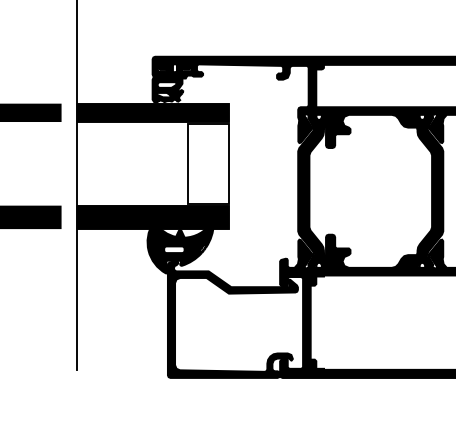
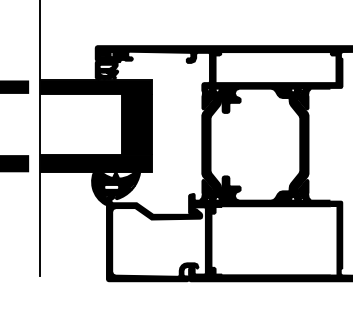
fill: (208, 163) -> (136, 124), added

